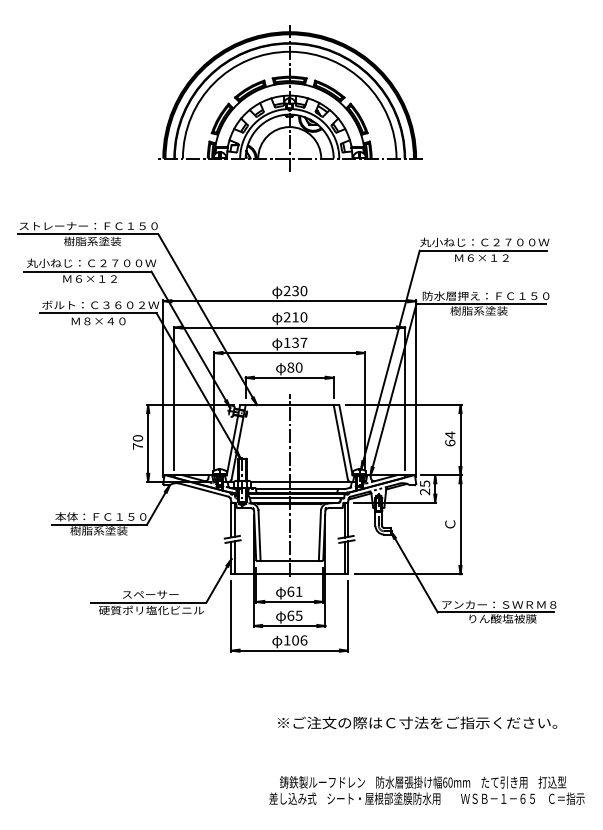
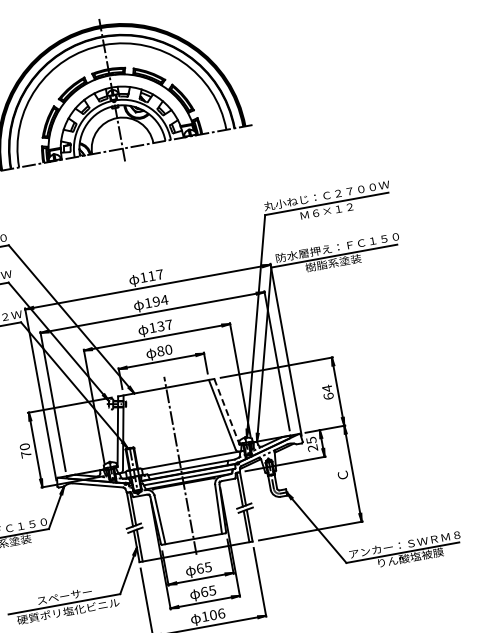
text: (295, 290) -> (151, 275), 230 -> 117
text: (295, 317) -> (156, 301), 210 -> 194
line: (345, 440) -> (226, 412), solid -> dashed
text: (298, 591) -> (207, 567), 61 -> 65

